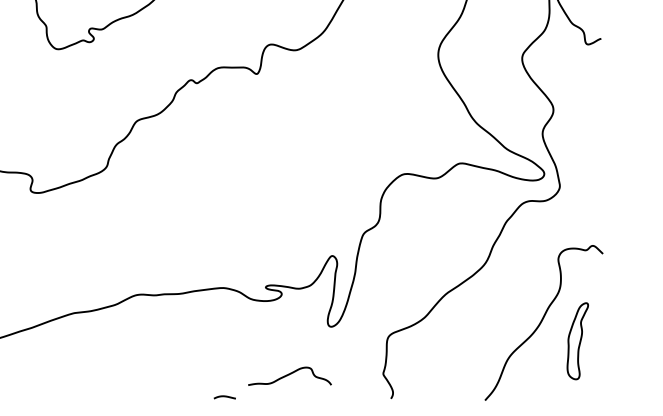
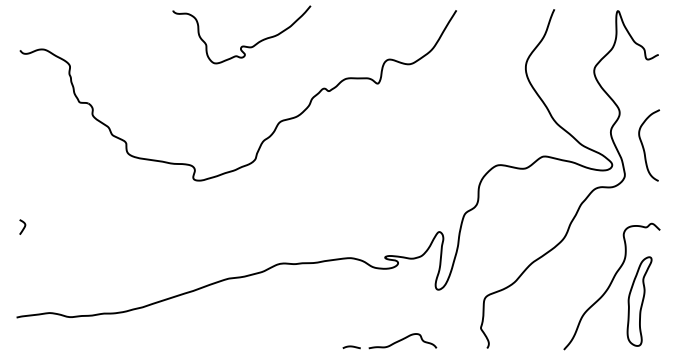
curve: (583, 152) -> (644, 147), added
part: (577, 341) -> (639, 301), size x1.43
curve: (289, 375) -> (402, 340), moved

